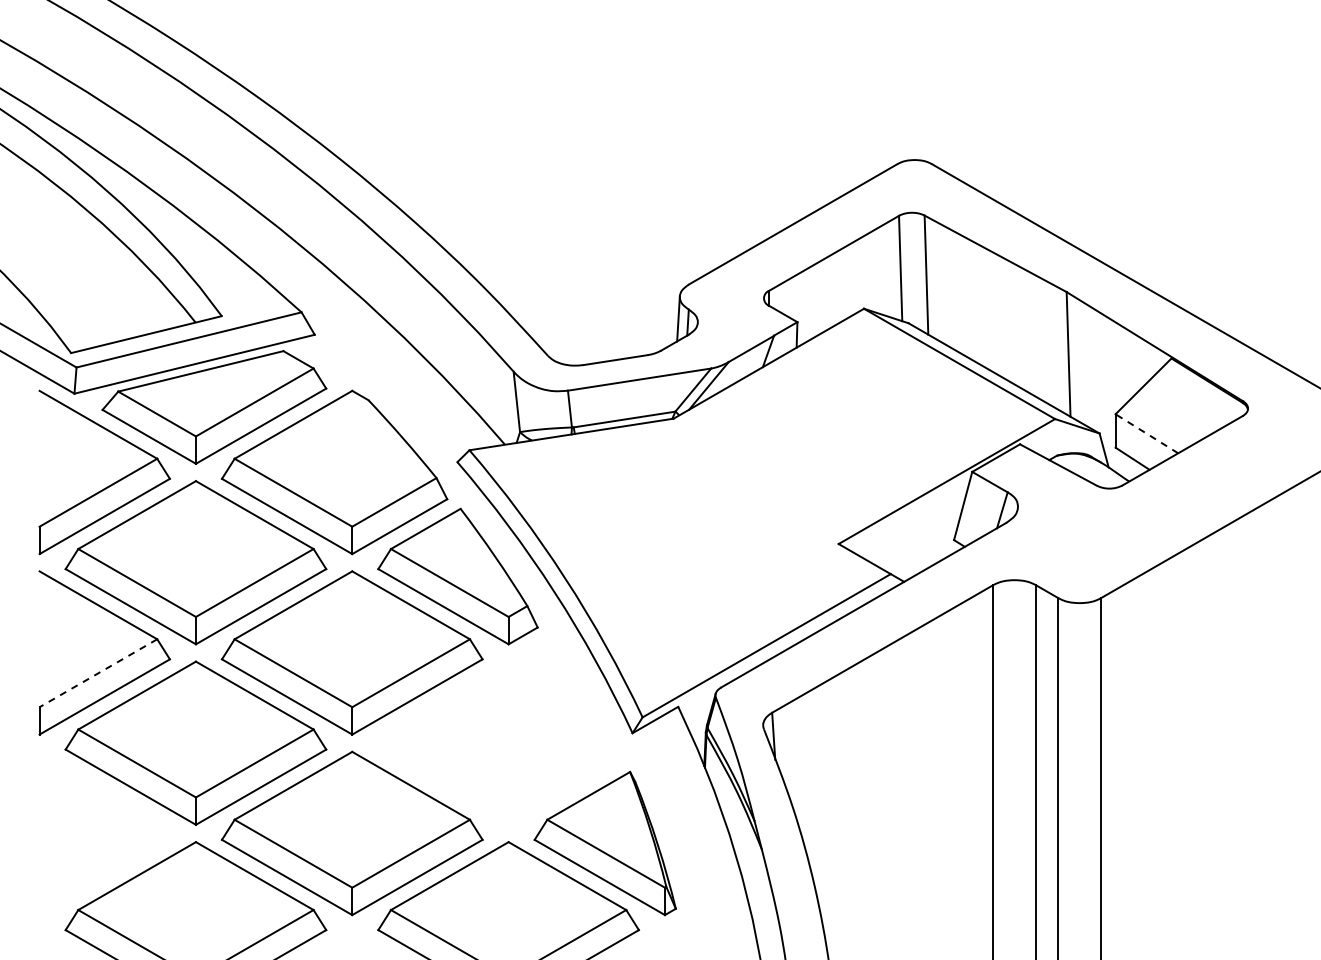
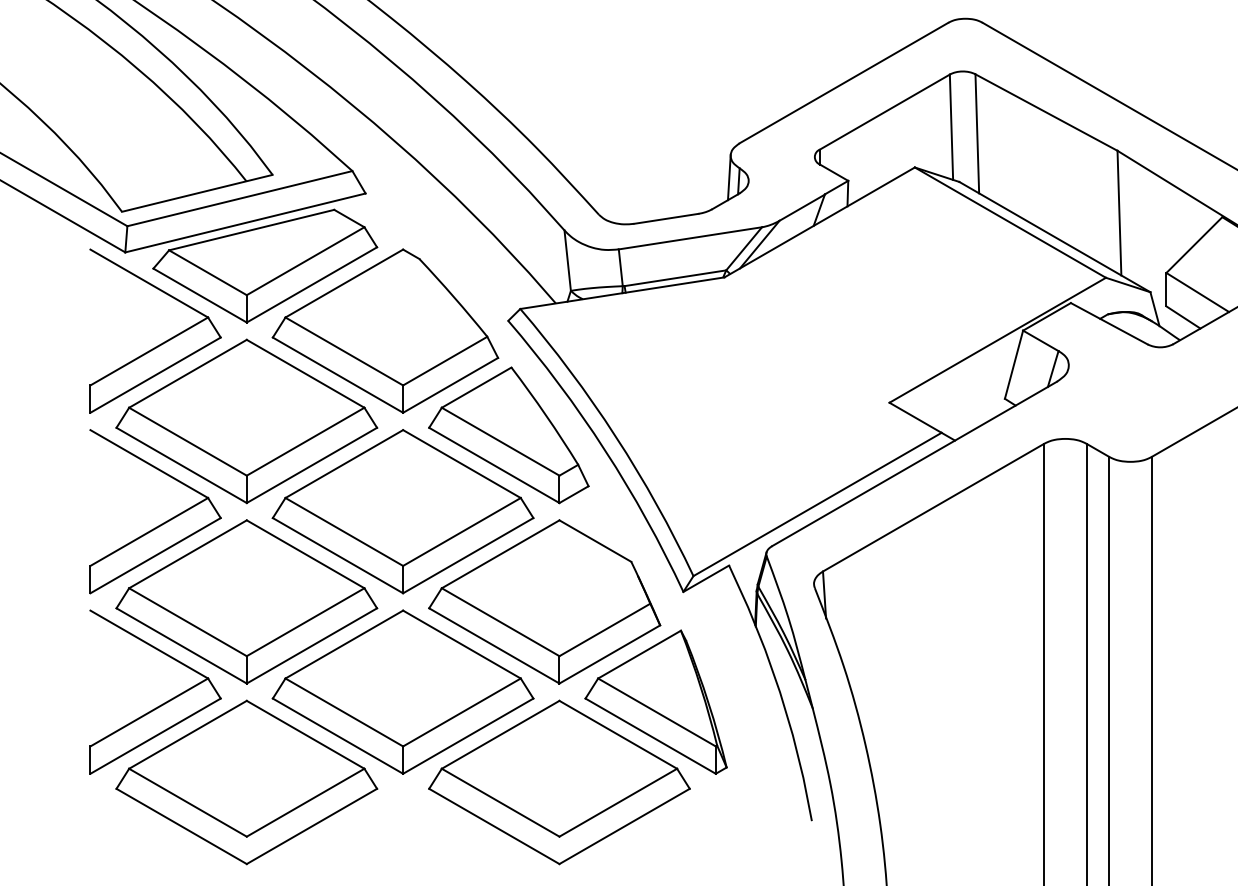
line: (1146, 433) -> (1197, 292), dashed -> solid
line: (98, 673) -> (149, 532), dashed -> solid
part: (493, 742) -> (544, 601), added
part: (110, 845) -> (161, 704), added

